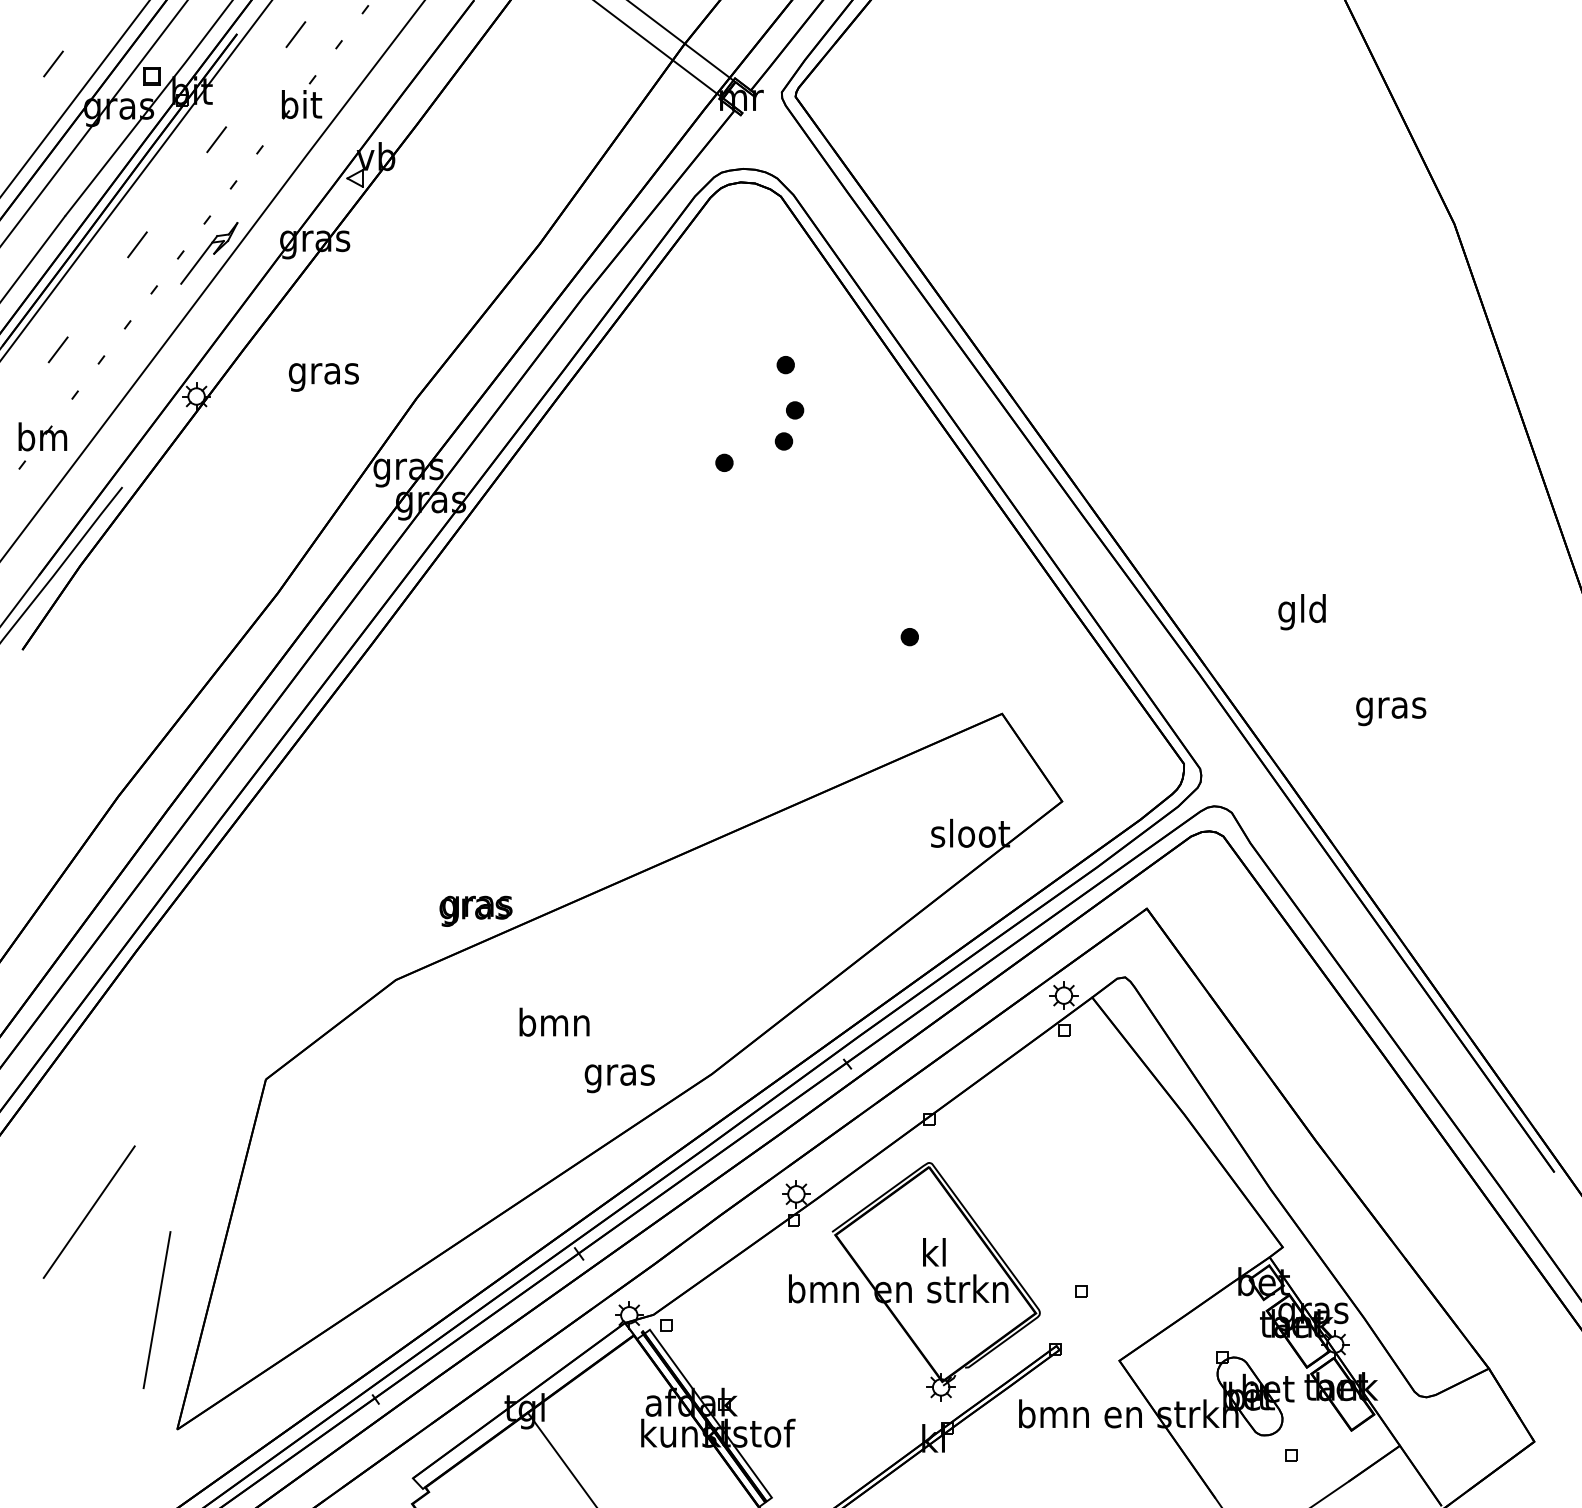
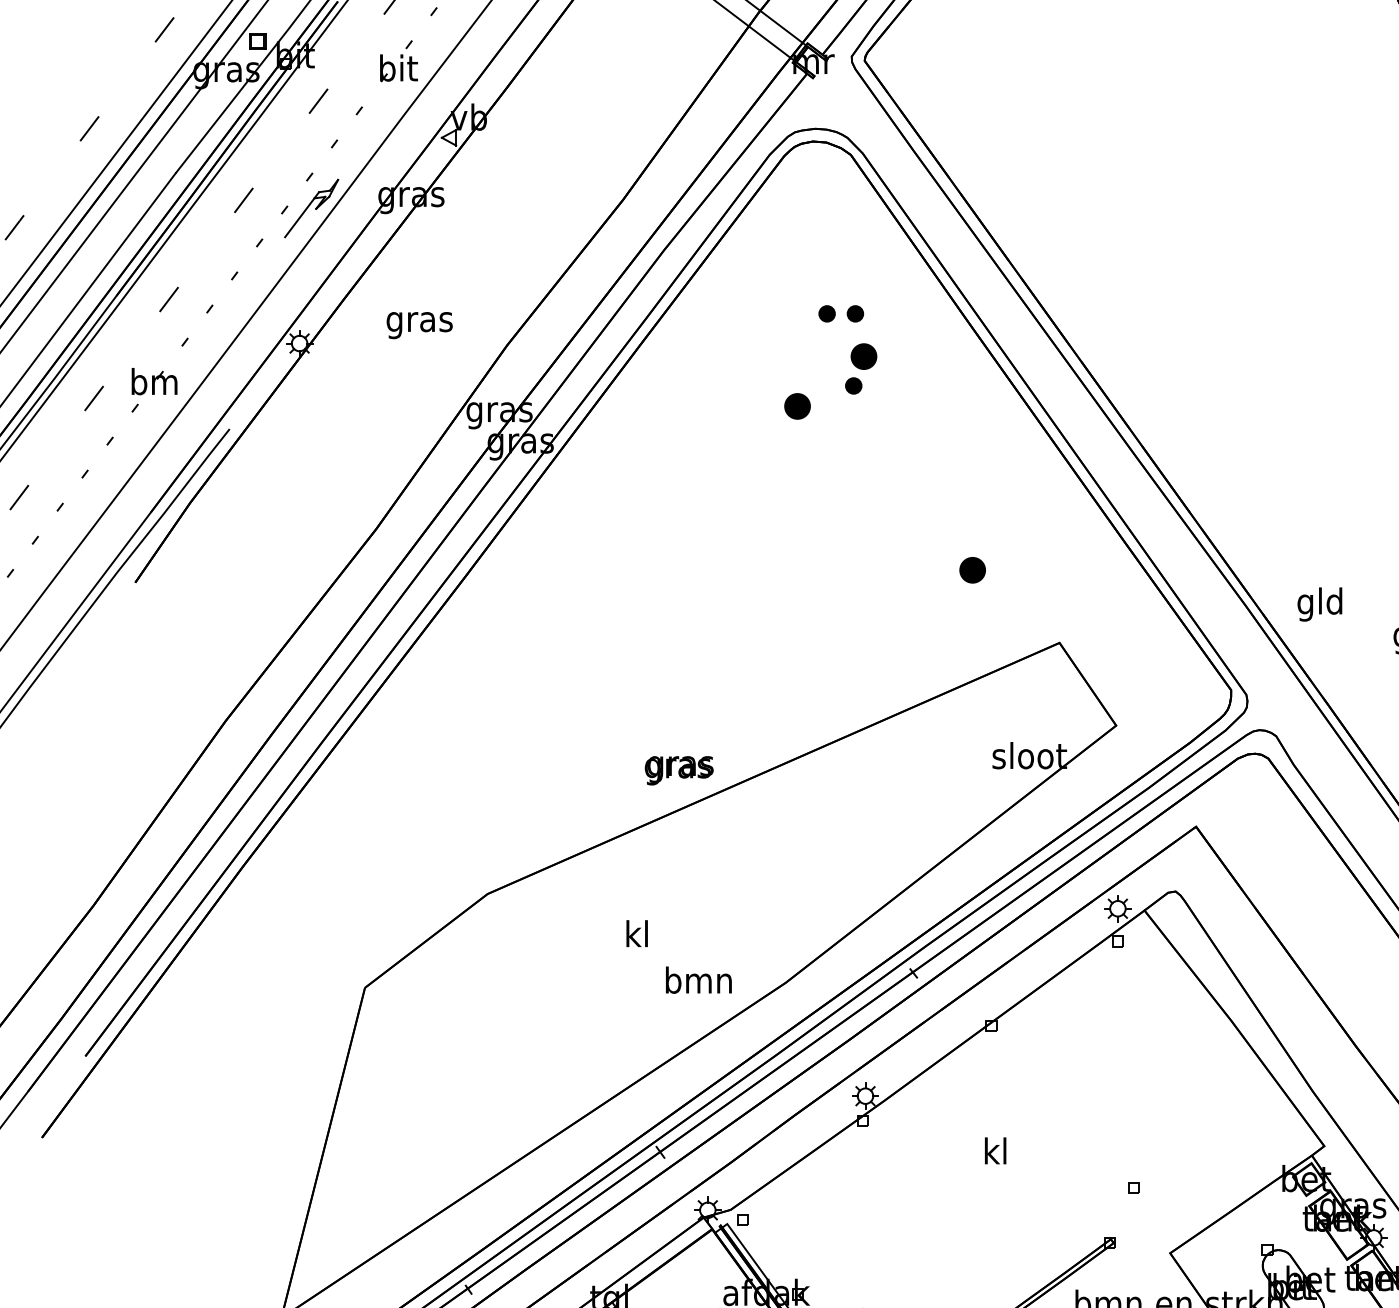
part: (755, 365) -> (826, 314), added
part: (795, 410) -> (864, 356), size x1.6
part: (724, 462) -> (797, 405), size x1.6
text: (1301, 612) -> (1319, 604), moved
part: (909, 637) -> (972, 570), size x1.6
text: (475, 910) -> (678, 769), moved
text: (554, 1021) -> (637, 933), bmn -> kl
text: (619, 1074) -> (698, 983), gras -> bmn
line: (88, 1211) -> (197, 1112), removed
part: (914, 1281) -> (976, 1178), removed
line: (156, 1310) -> (261, 1205), removed

